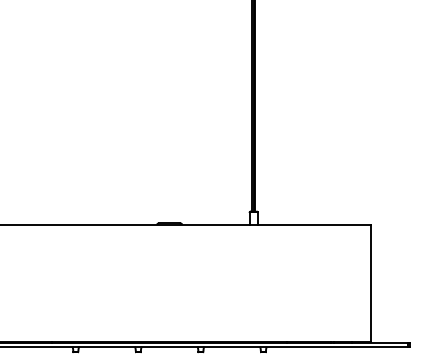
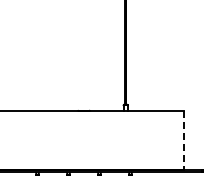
line: (370, 283) -> (183, 140), solid -> dashed

